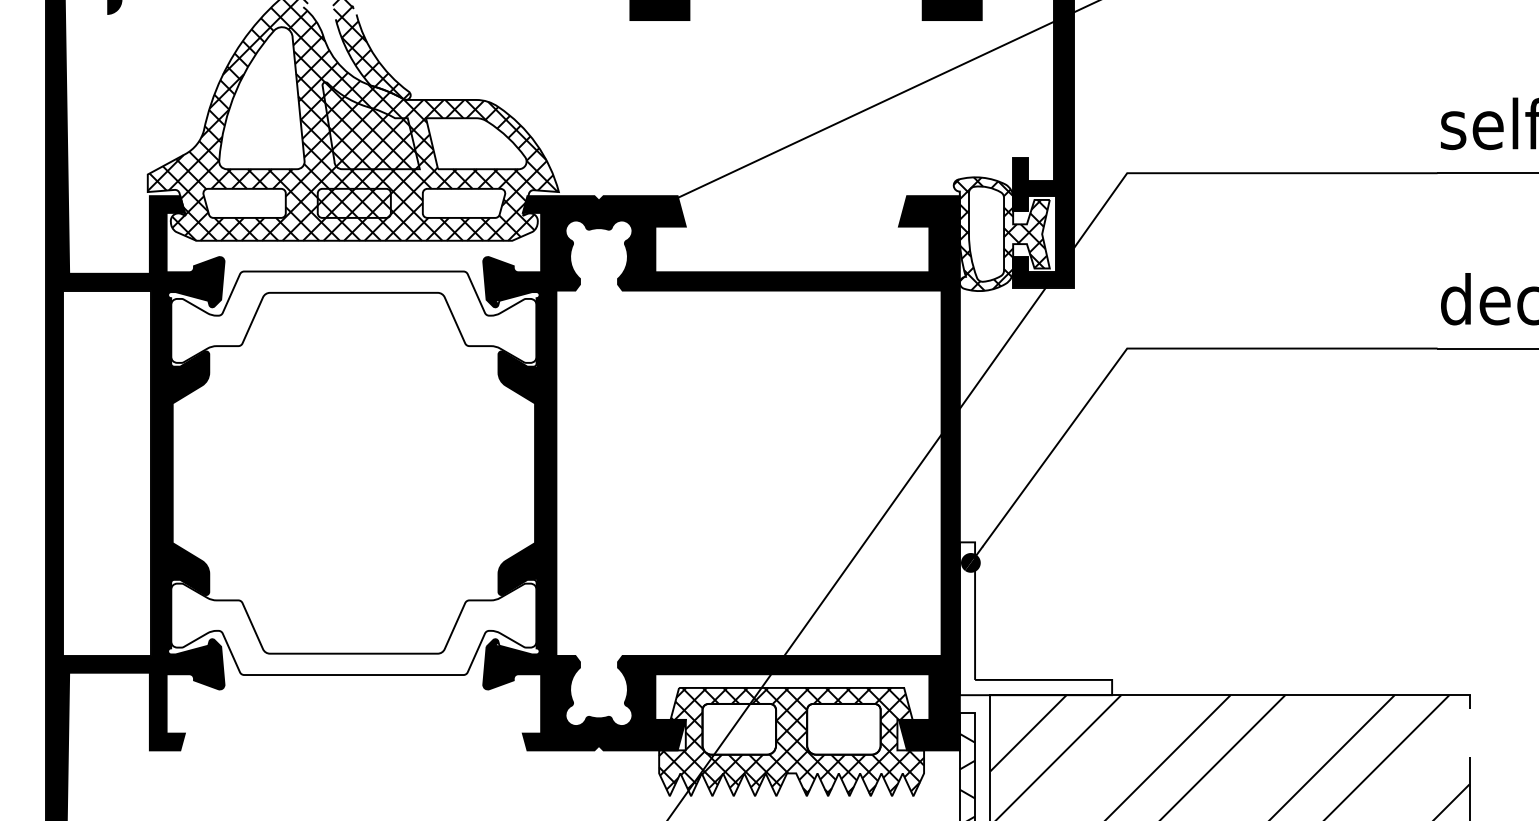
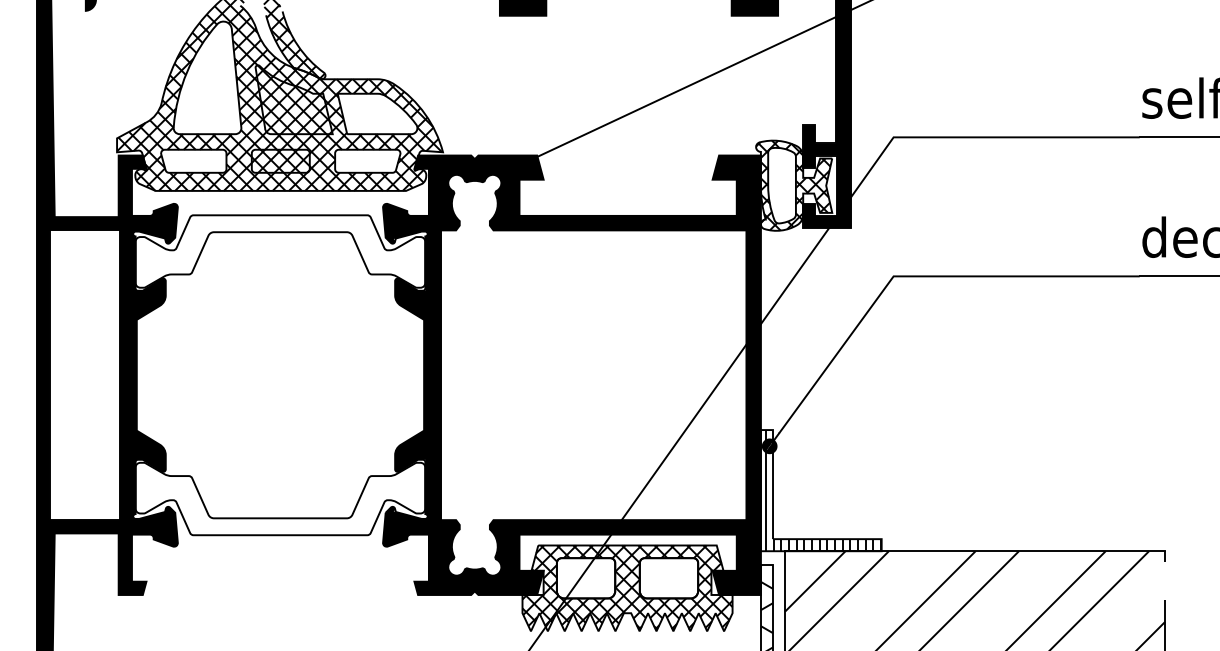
hatch: (1037, 618) -> (822, 490), added

